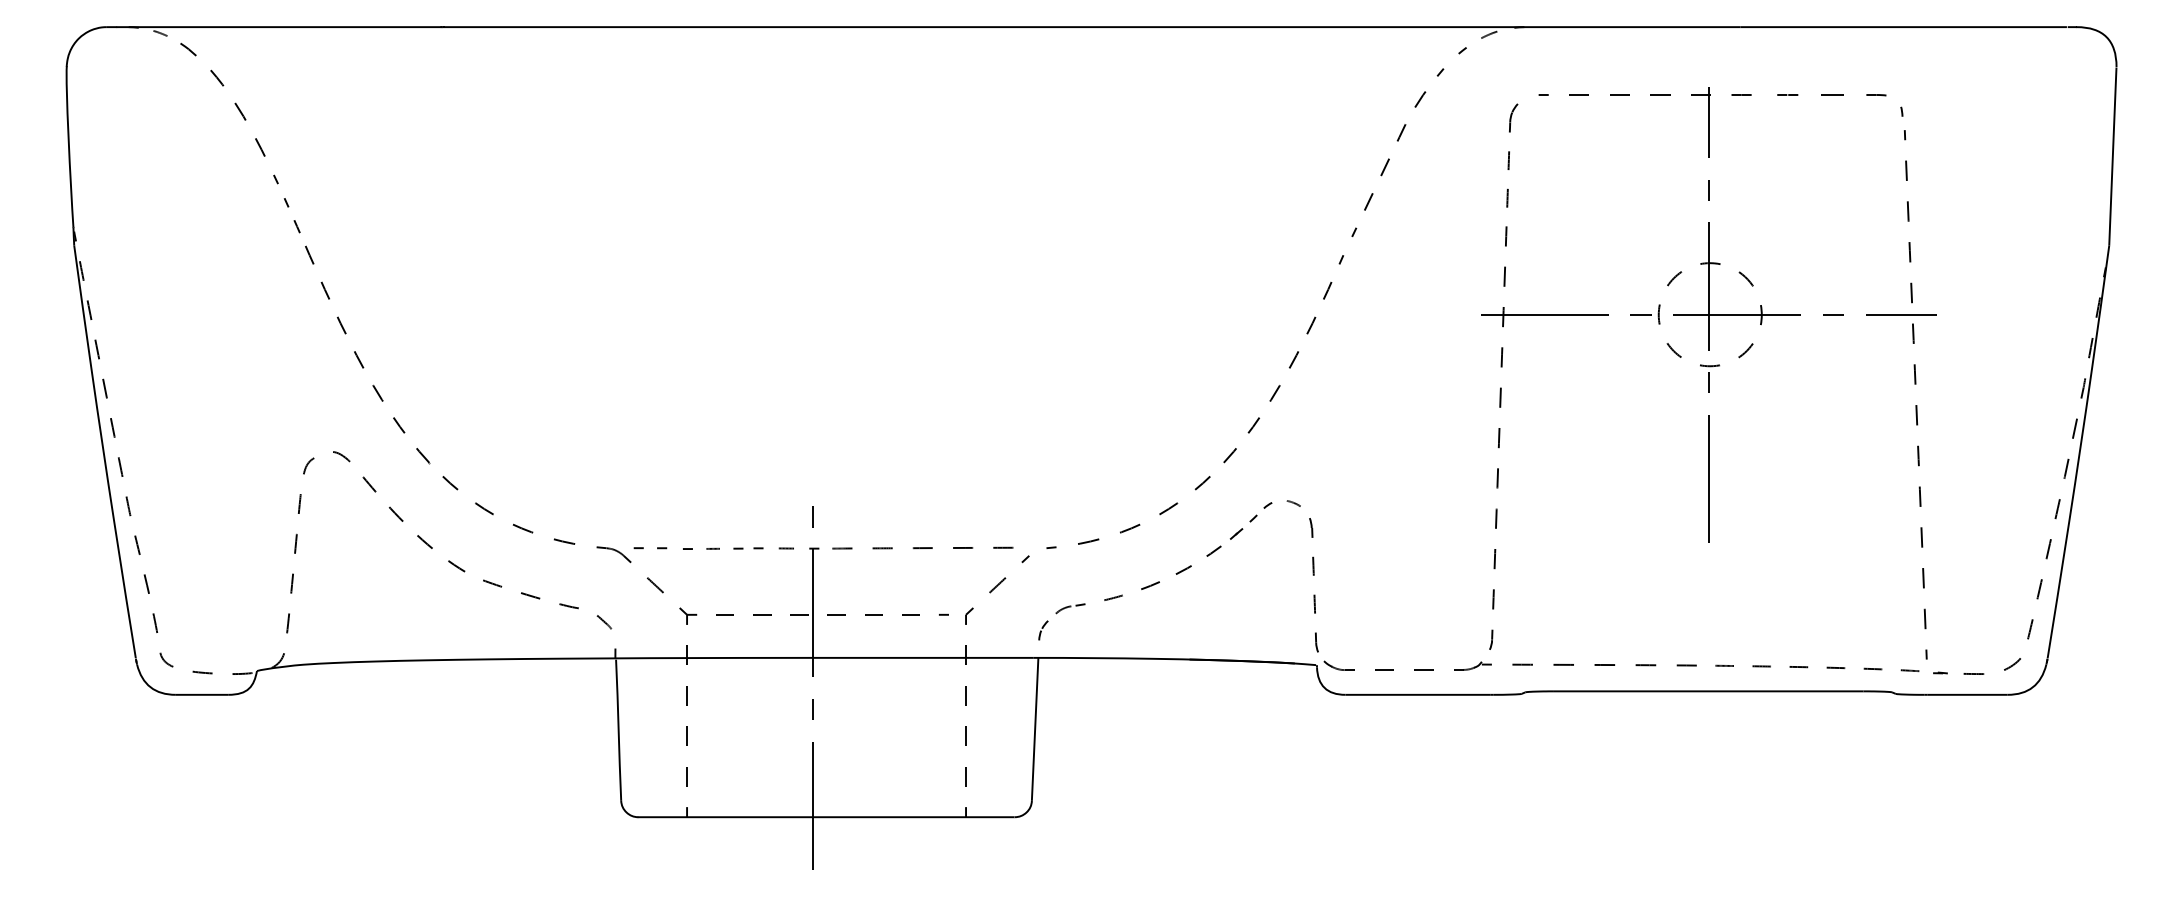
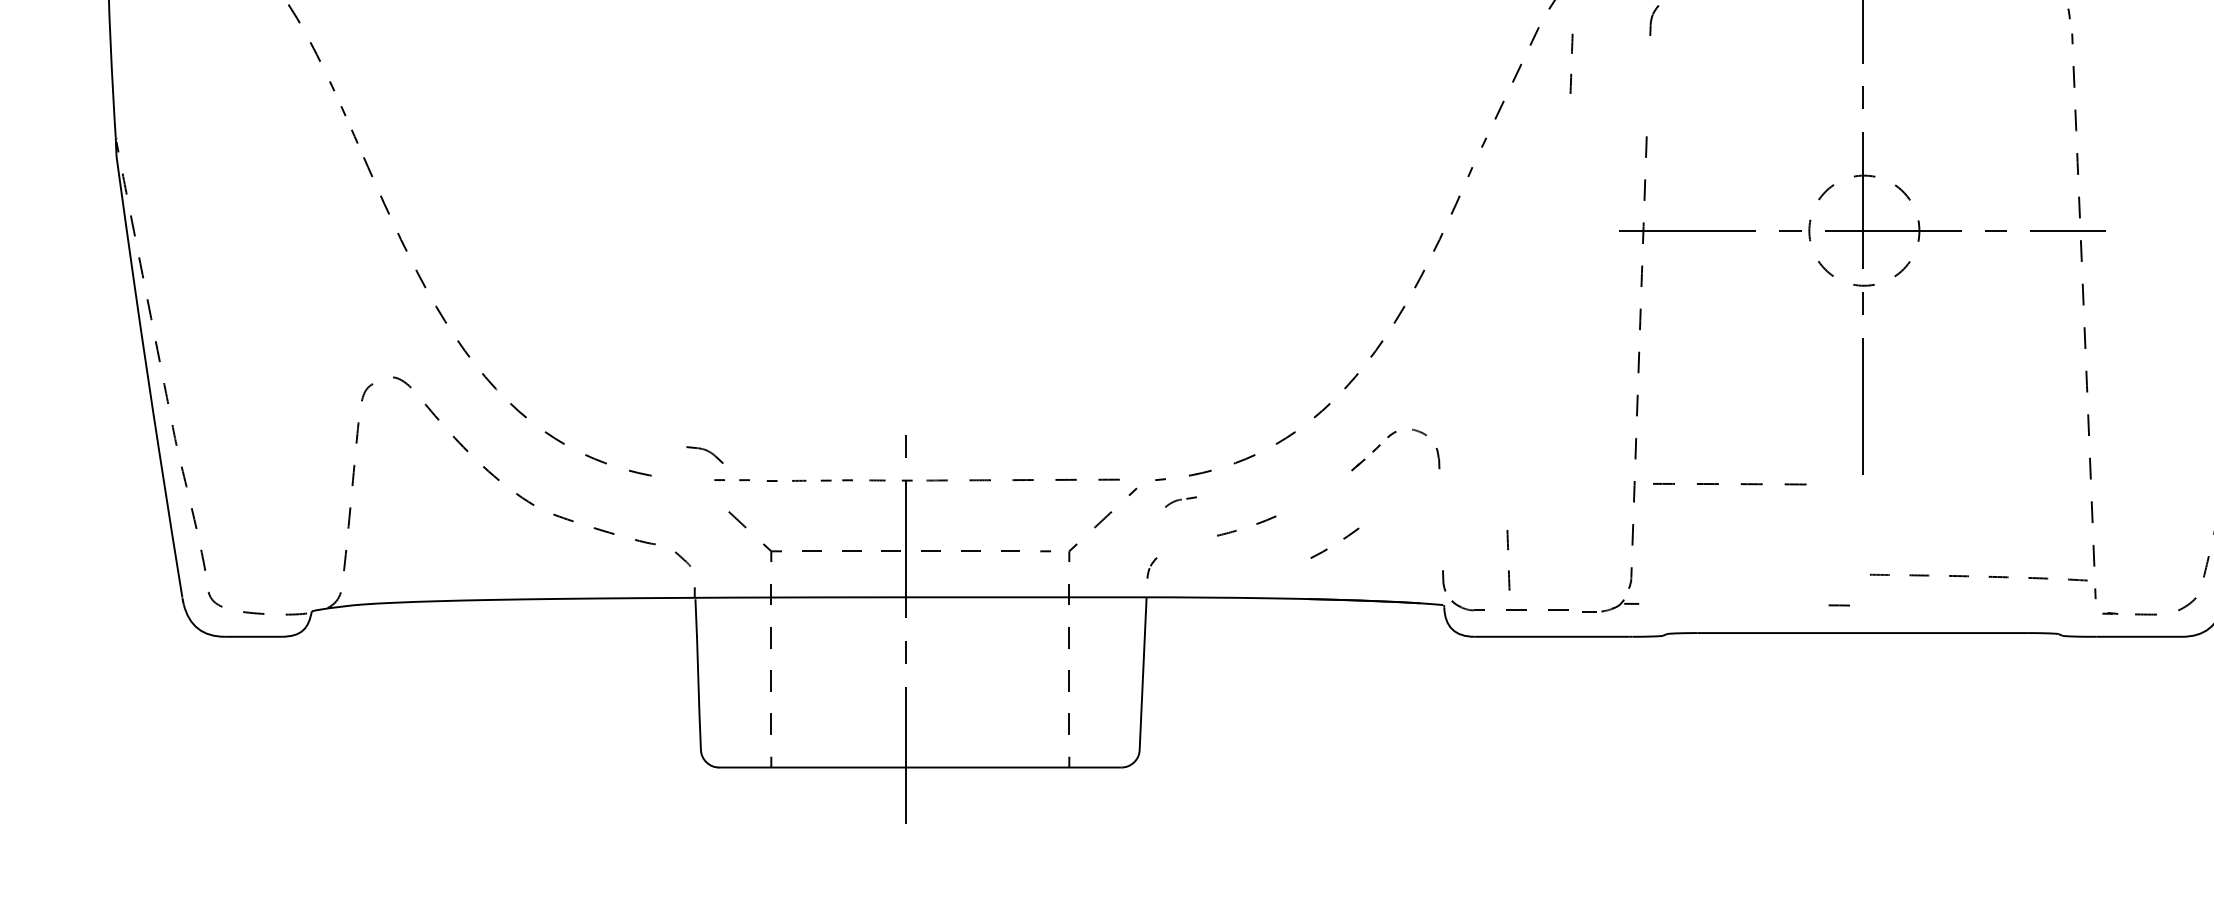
part: (1507, 188) -> (1570, 73), moved
part: (613, 554) -> (704, 454), moved
part: (1206, 556) -> (1343, 539), moved
part: (1313, 575) -> (1507, 549), moved
part: (1070, 608) -> (1180, 501), moved
part: (1594, 664) -> (1740, 483), moved
part: (1472, 665) -> (1610, 605), size x1.4
part: (1826, 668) -> (1988, 577), moved

